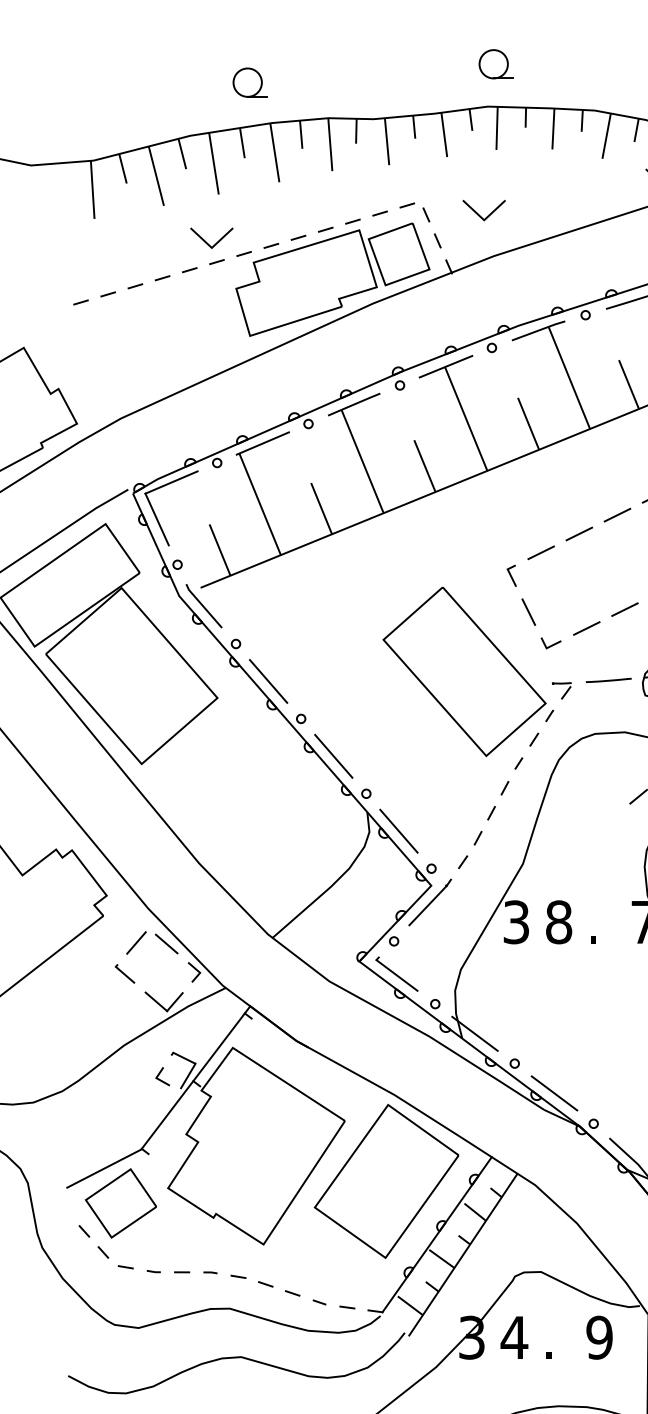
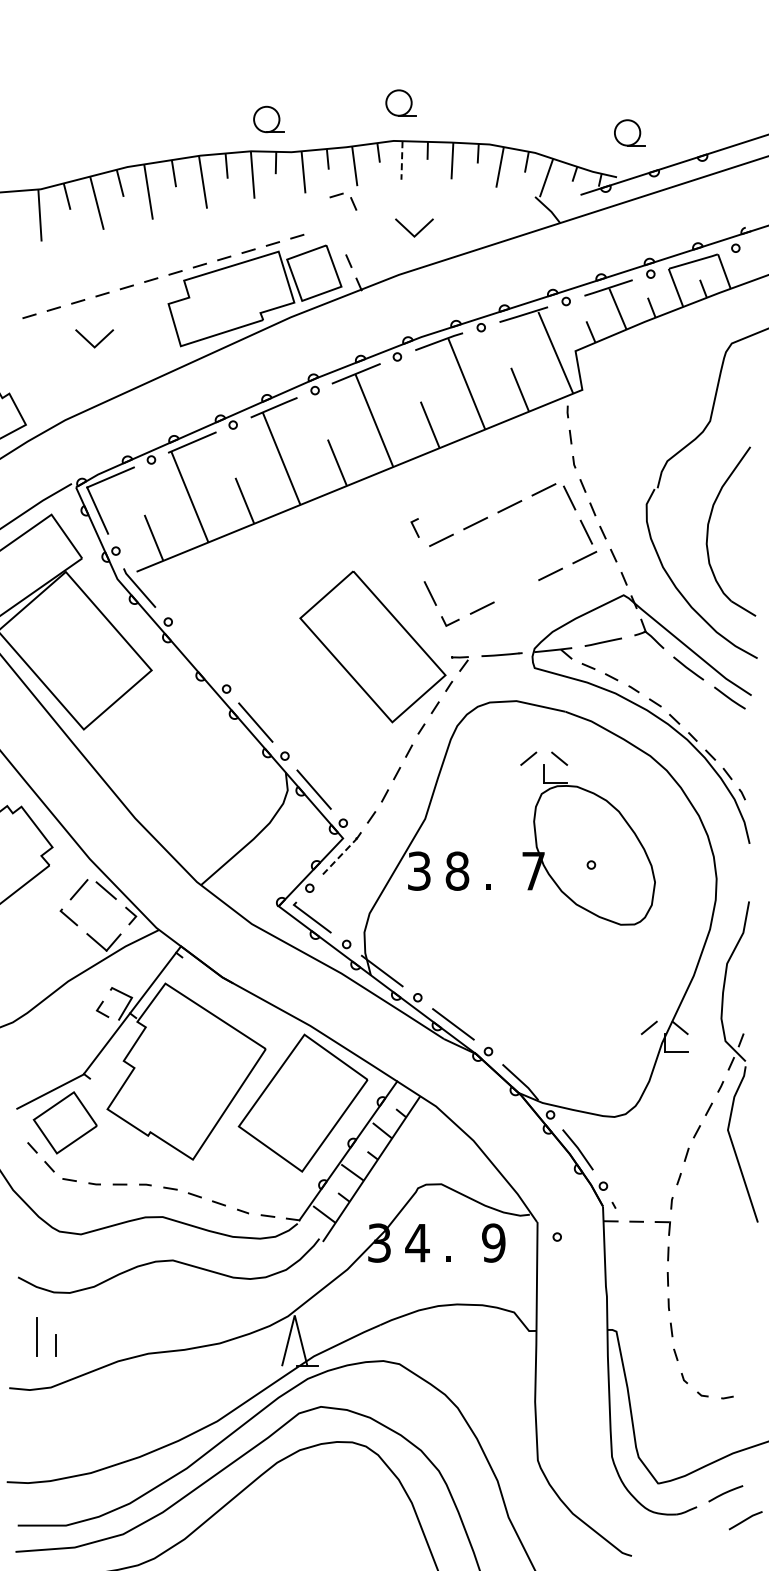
part: (249, 82) -> (268, 119), moved
line: (496, 128) -> (401, 160), solid -> dashed
part: (411, 205) -> (340, 195), moved
line: (479, 214) -> (410, 231), moved
line: (207, 242) -> (90, 342), moved
line: (511, 575) -> (414, 527), moved
line: (624, 608) -> (516, 590), removed
line: (268, 681) -> (197, 655), removed
line: (428, 904) -> (340, 855), solid -> dashed

